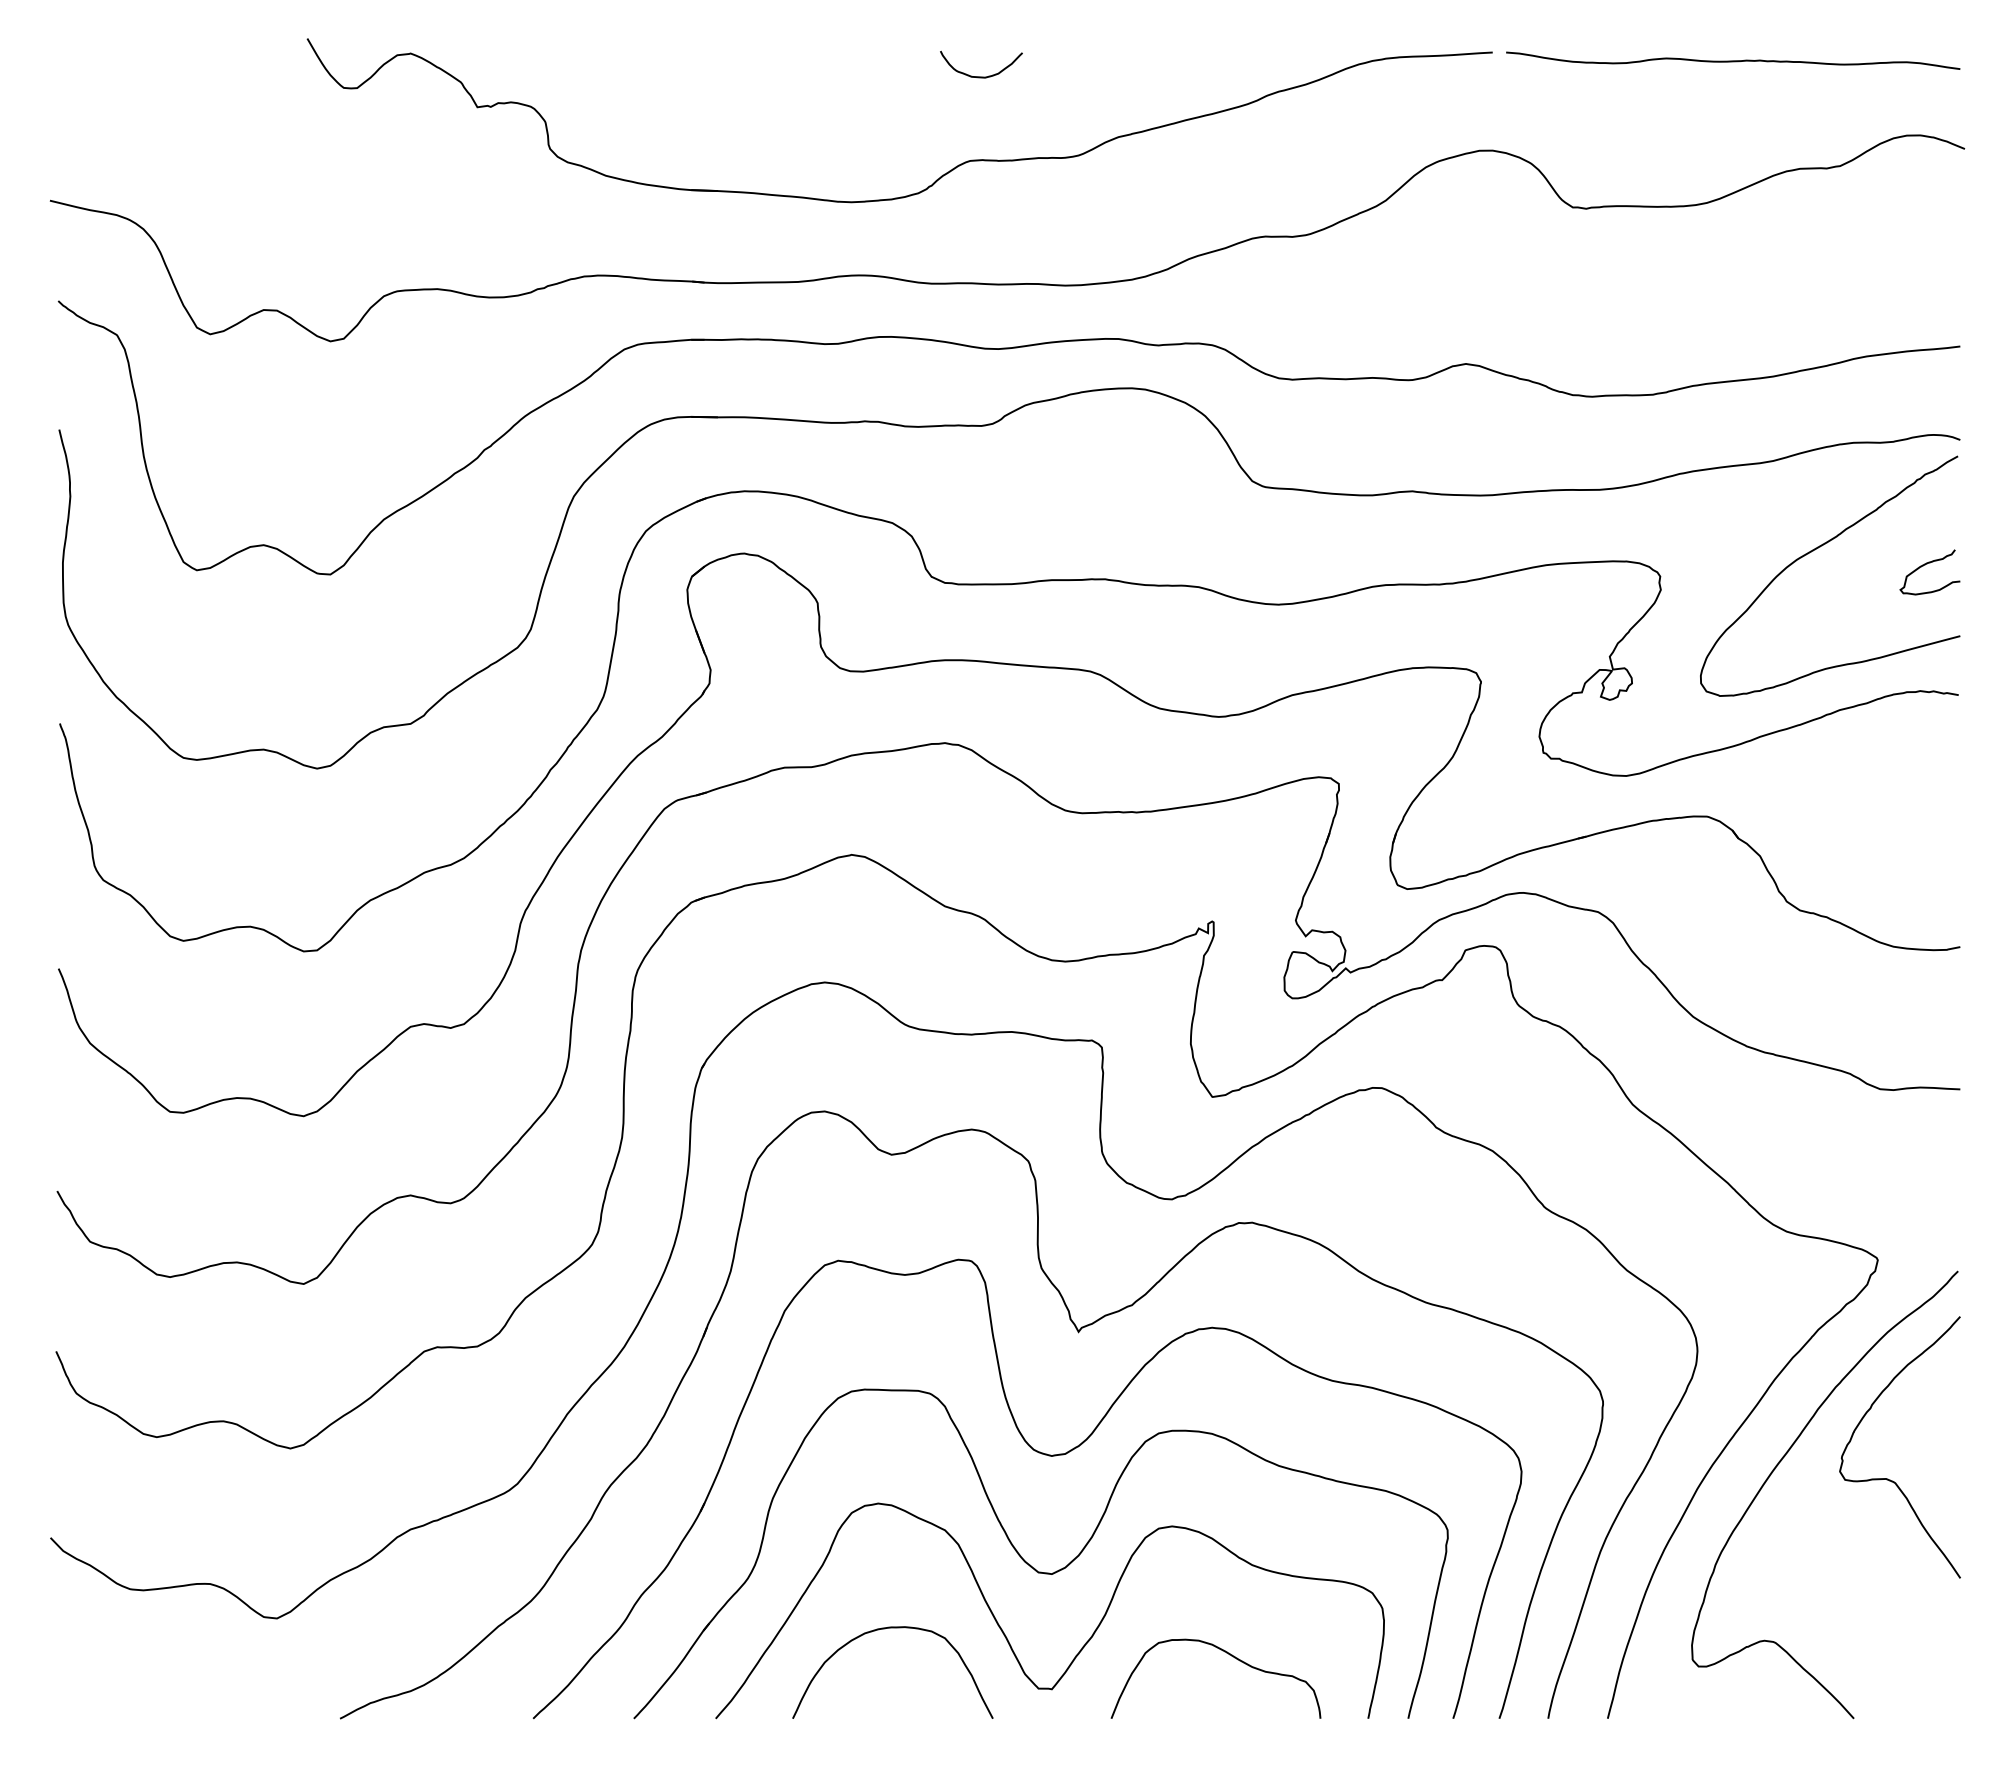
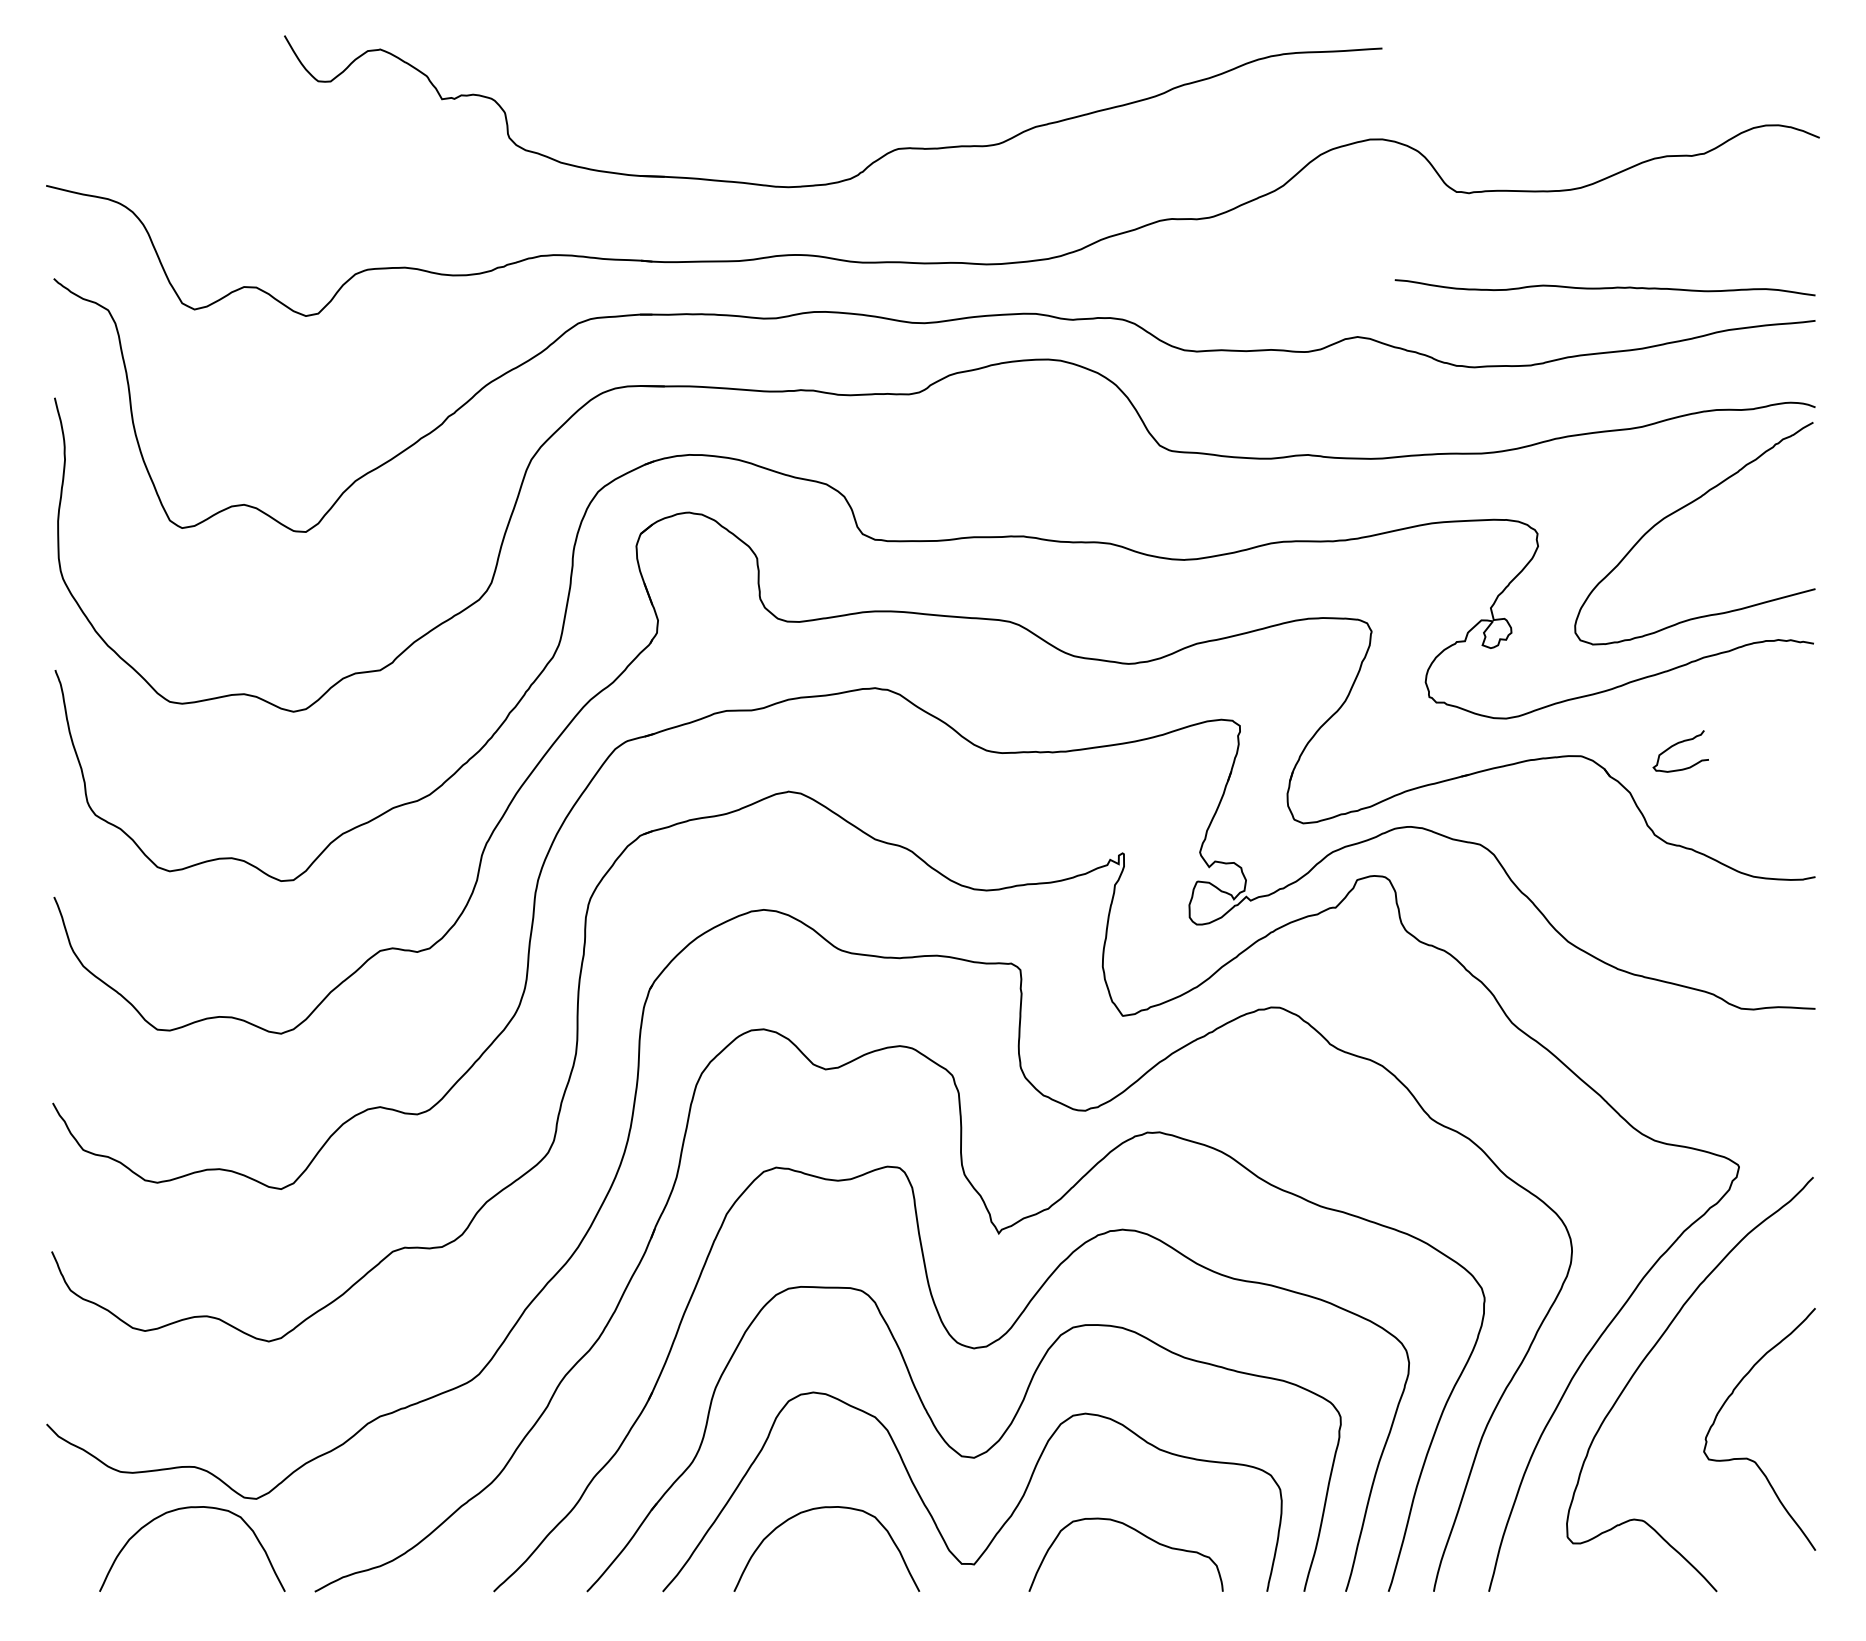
curve: (1733, 60) -> (1605, 287), moved
curve: (981, 76) -> (908, 70), removed
curve: (1925, 565) -> (1676, 745), moved
curve: (1888, 1478) -> (1748, 1458), moved
curve: (200, 1629) -> (185, 1509), added

